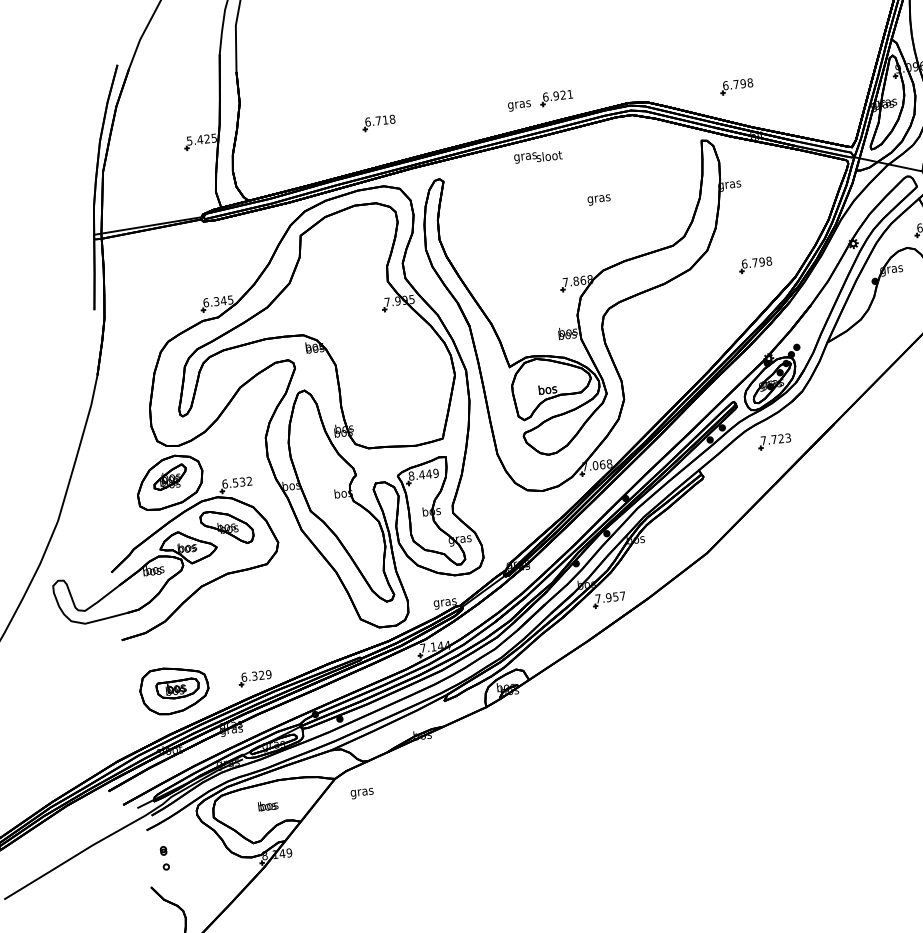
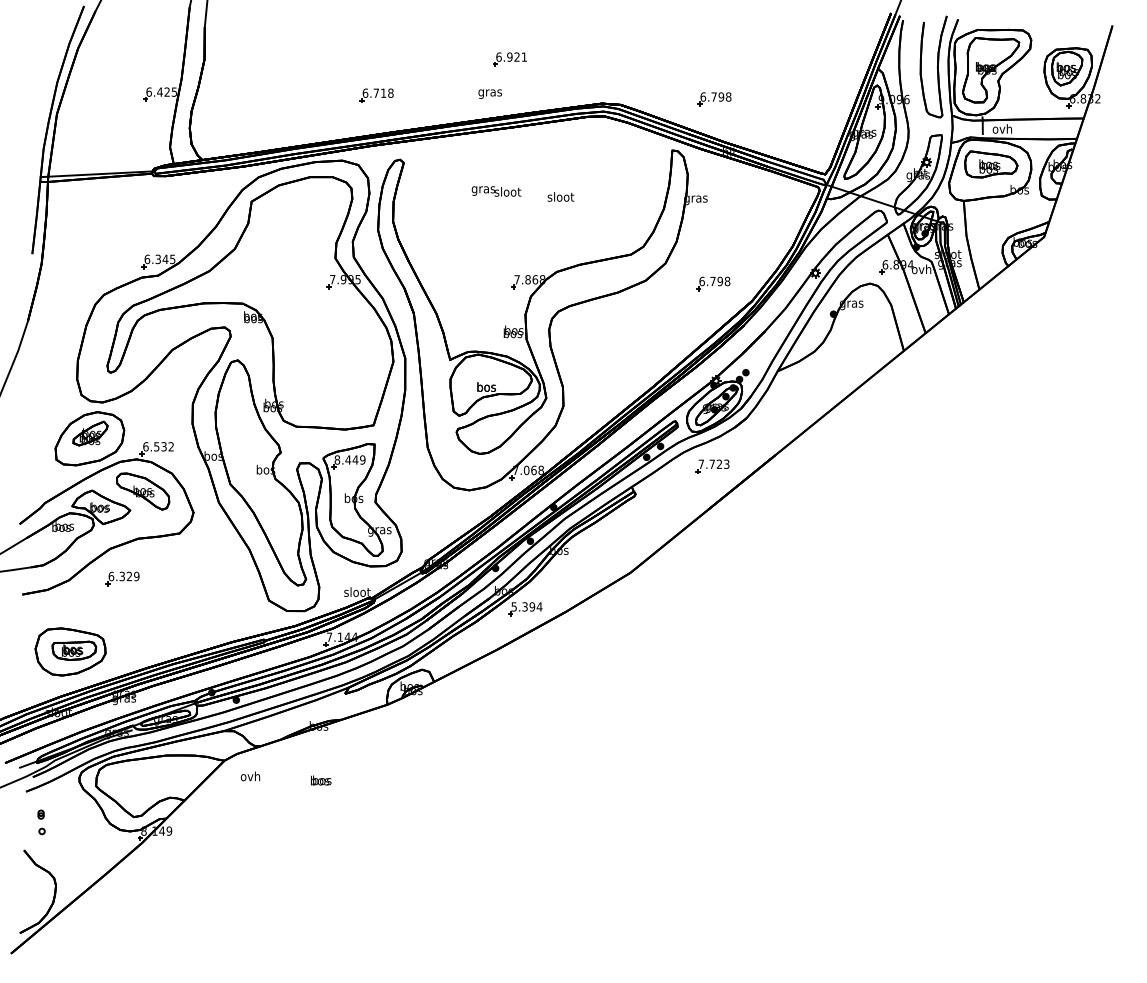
part: (556, 98) -> (509, 59), moved
part: (378, 123) -> (376, 95), moved
text: (189, 140) -> (148, 91), 5.425 -> 6.425
text: (538, 157) -> (496, 191), moved
text: (598, 199) -> (560, 198), gras -> sloot
text: (610, 597) -> (526, 606), 7.957 -> 5.394
text: (445, 602) -> (357, 593), gras -> sloot
part: (255, 678) -> (122, 578), moved
text: (361, 792) -> (250, 777), gras -> ovh
text: (268, 805) -> (321, 780), moved

